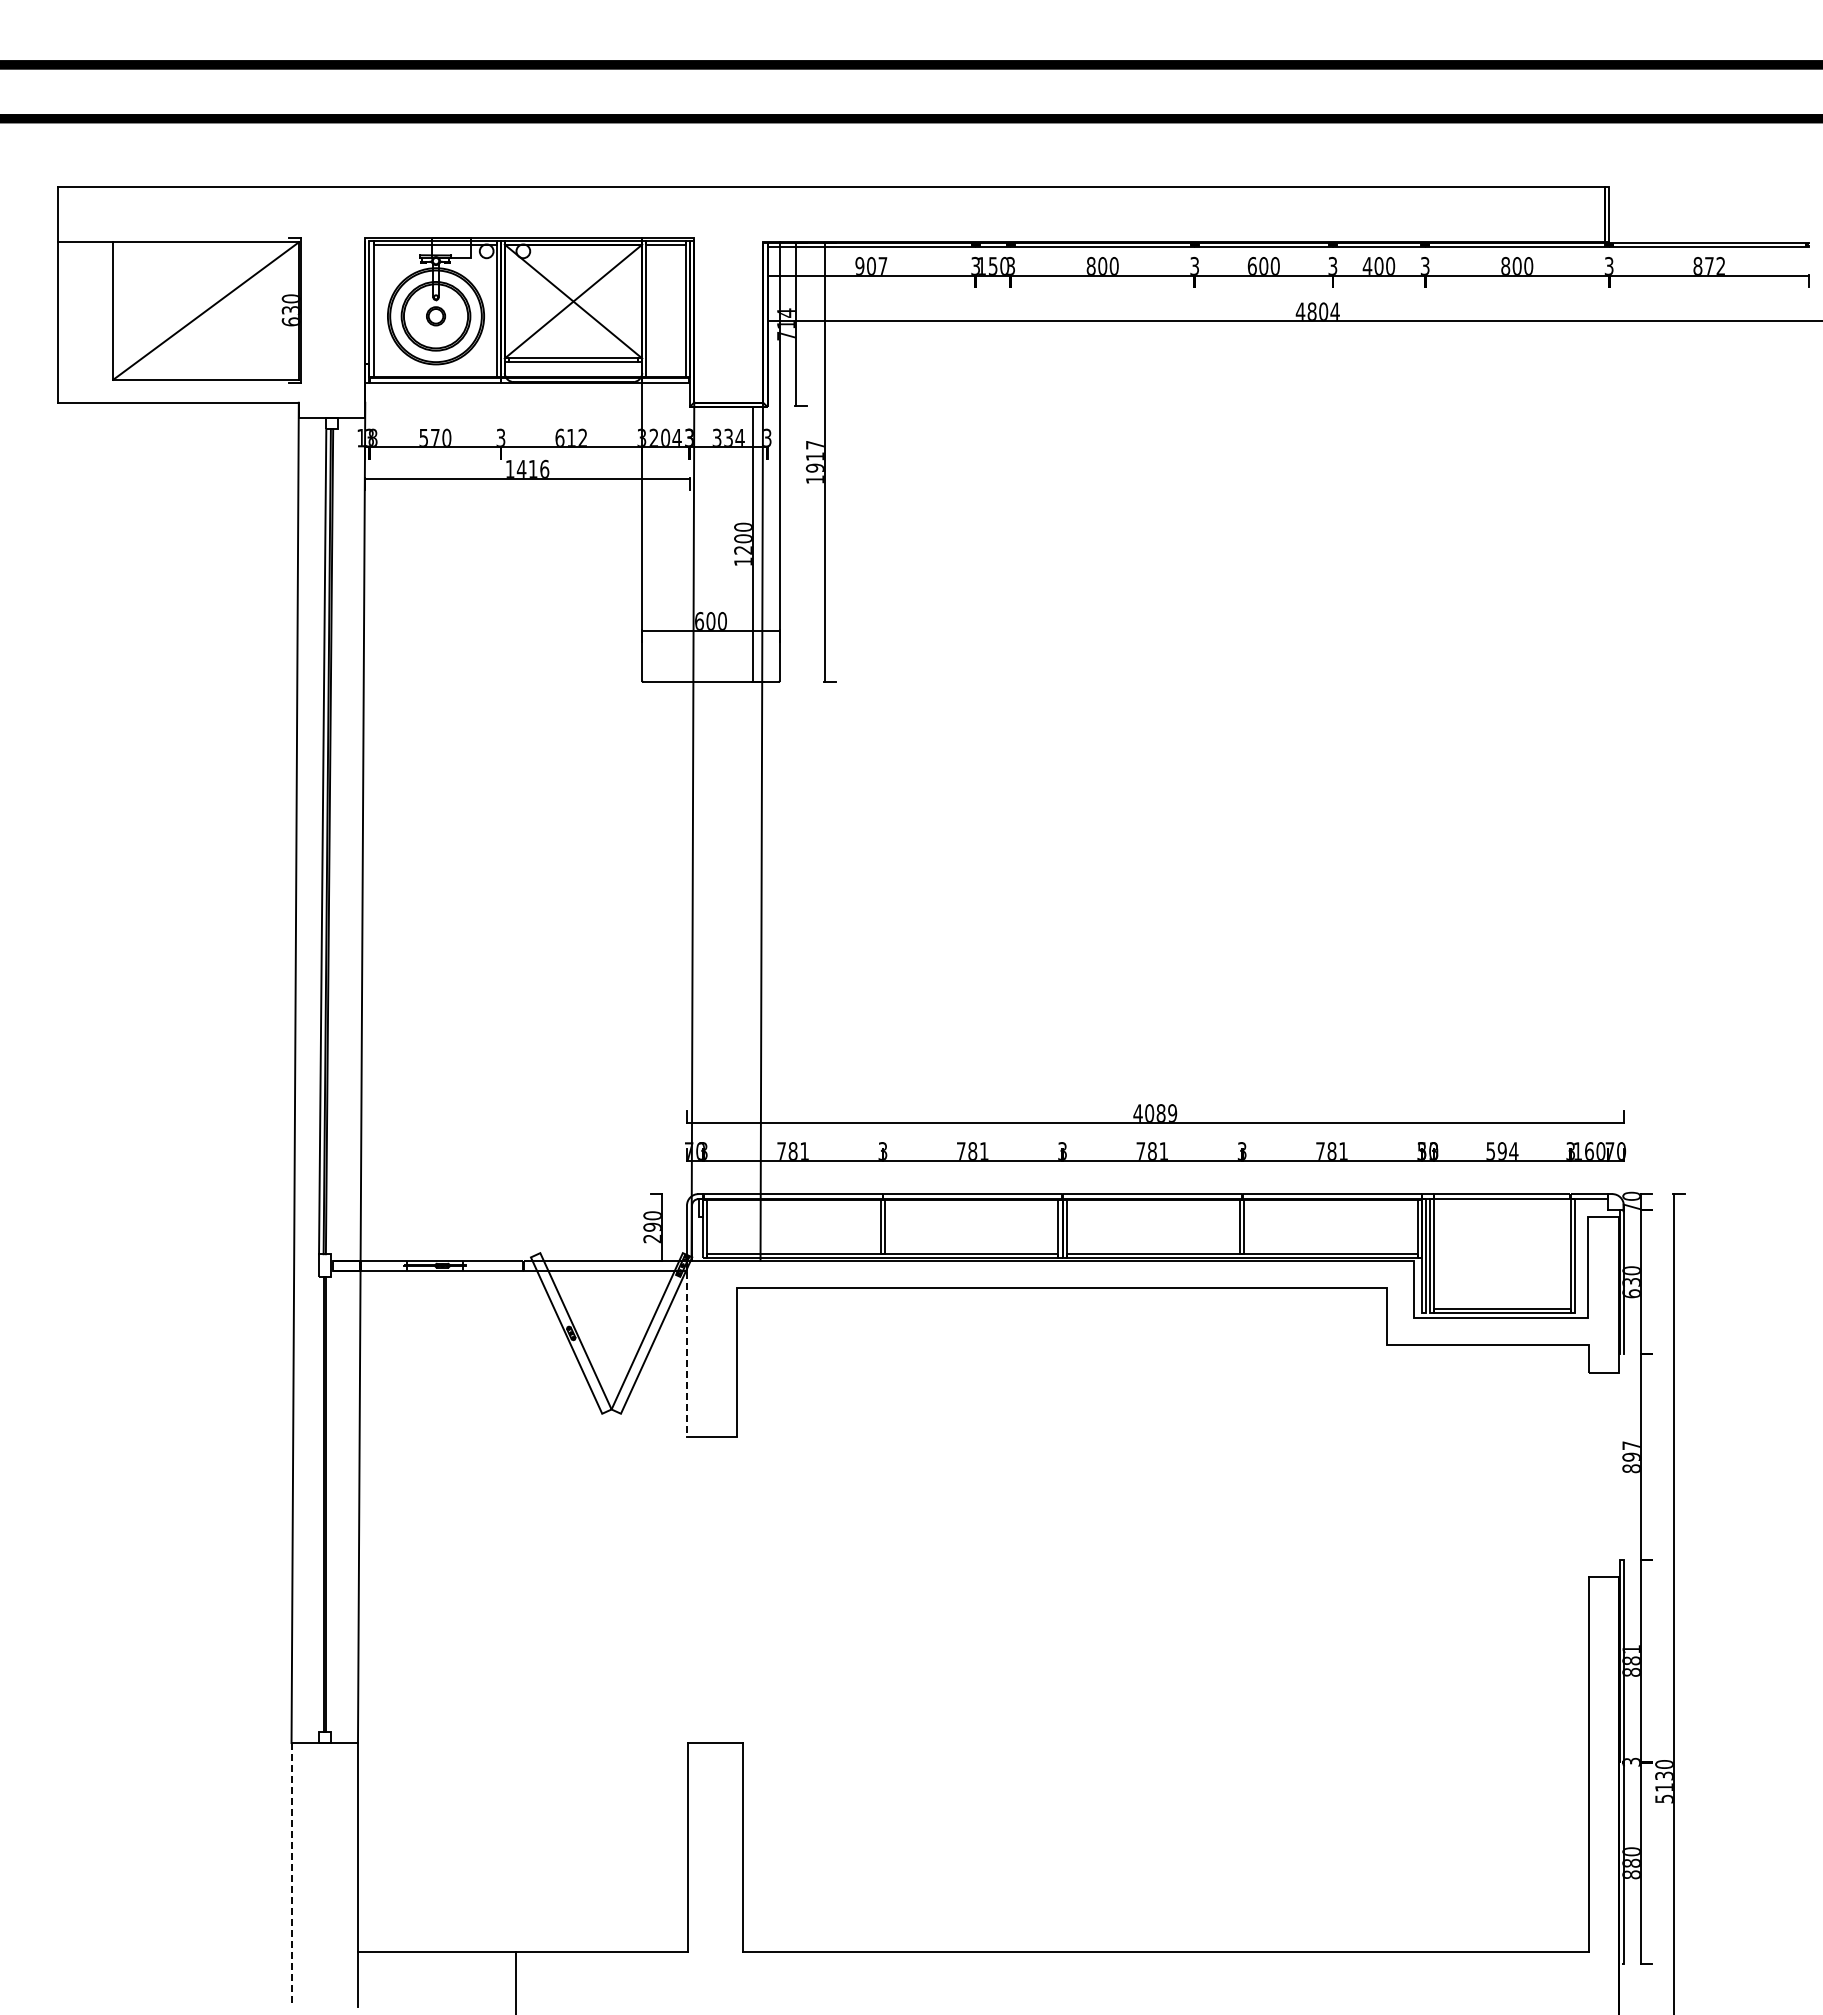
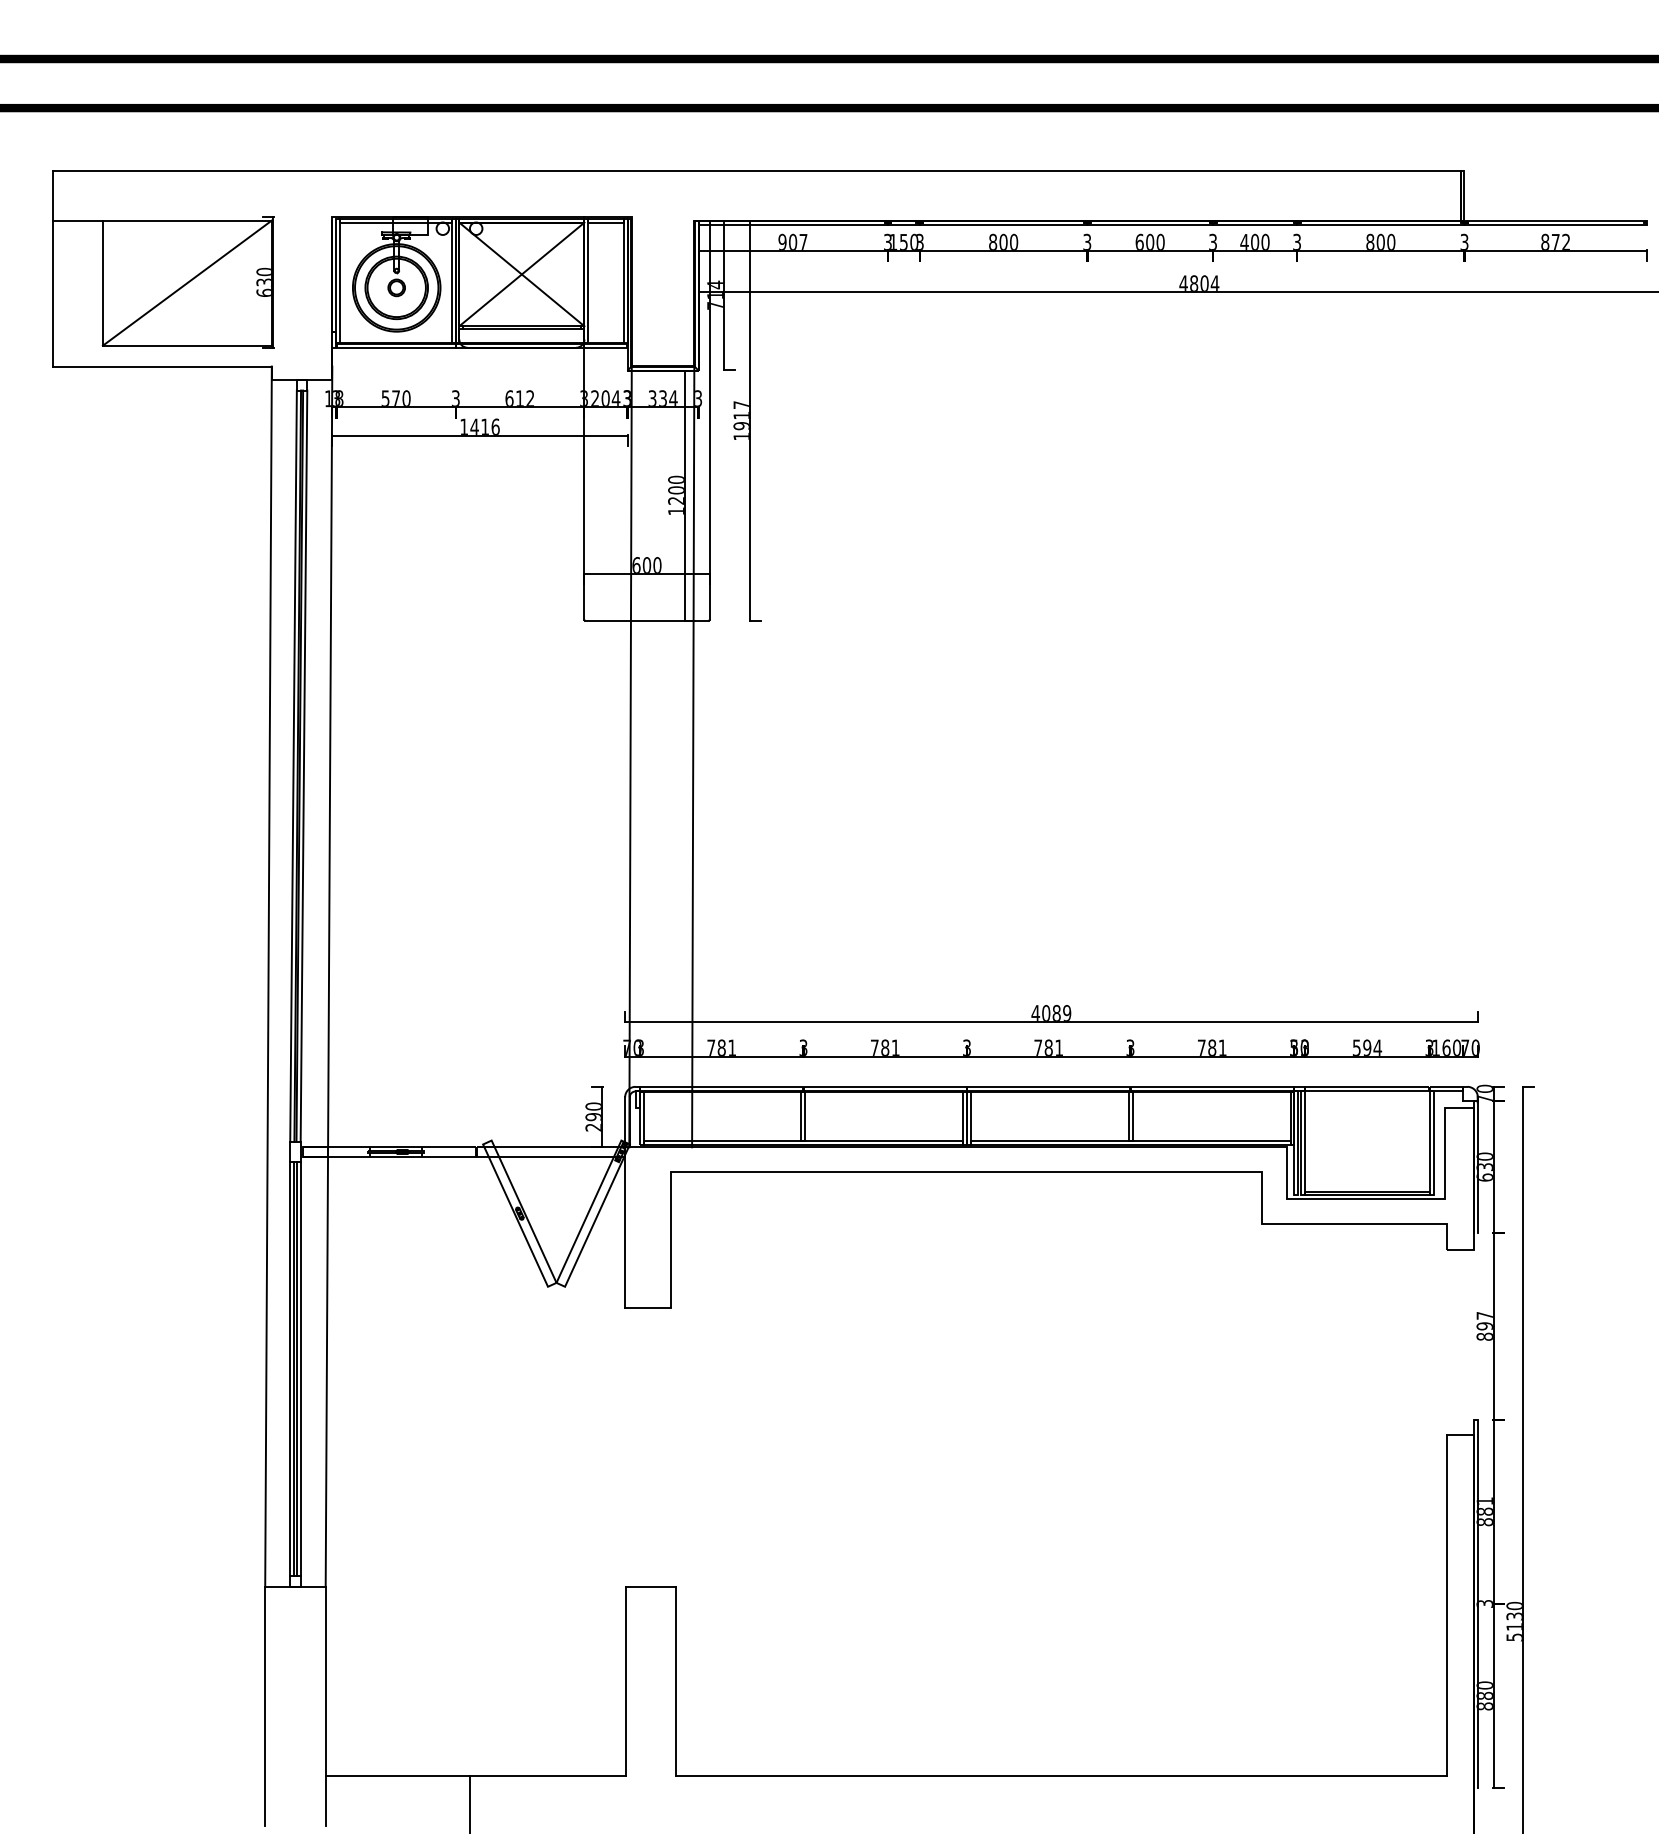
line: (333, 841) -> (303, 765), added
line: (686, 1349) -> (624, 1228), dashed -> solid
line: (319, 1504) -> (290, 1369), added
line: (330, 1504) -> (300, 1369), added
line: (291, 1874) -> (265, 1706), dashed -> solid

